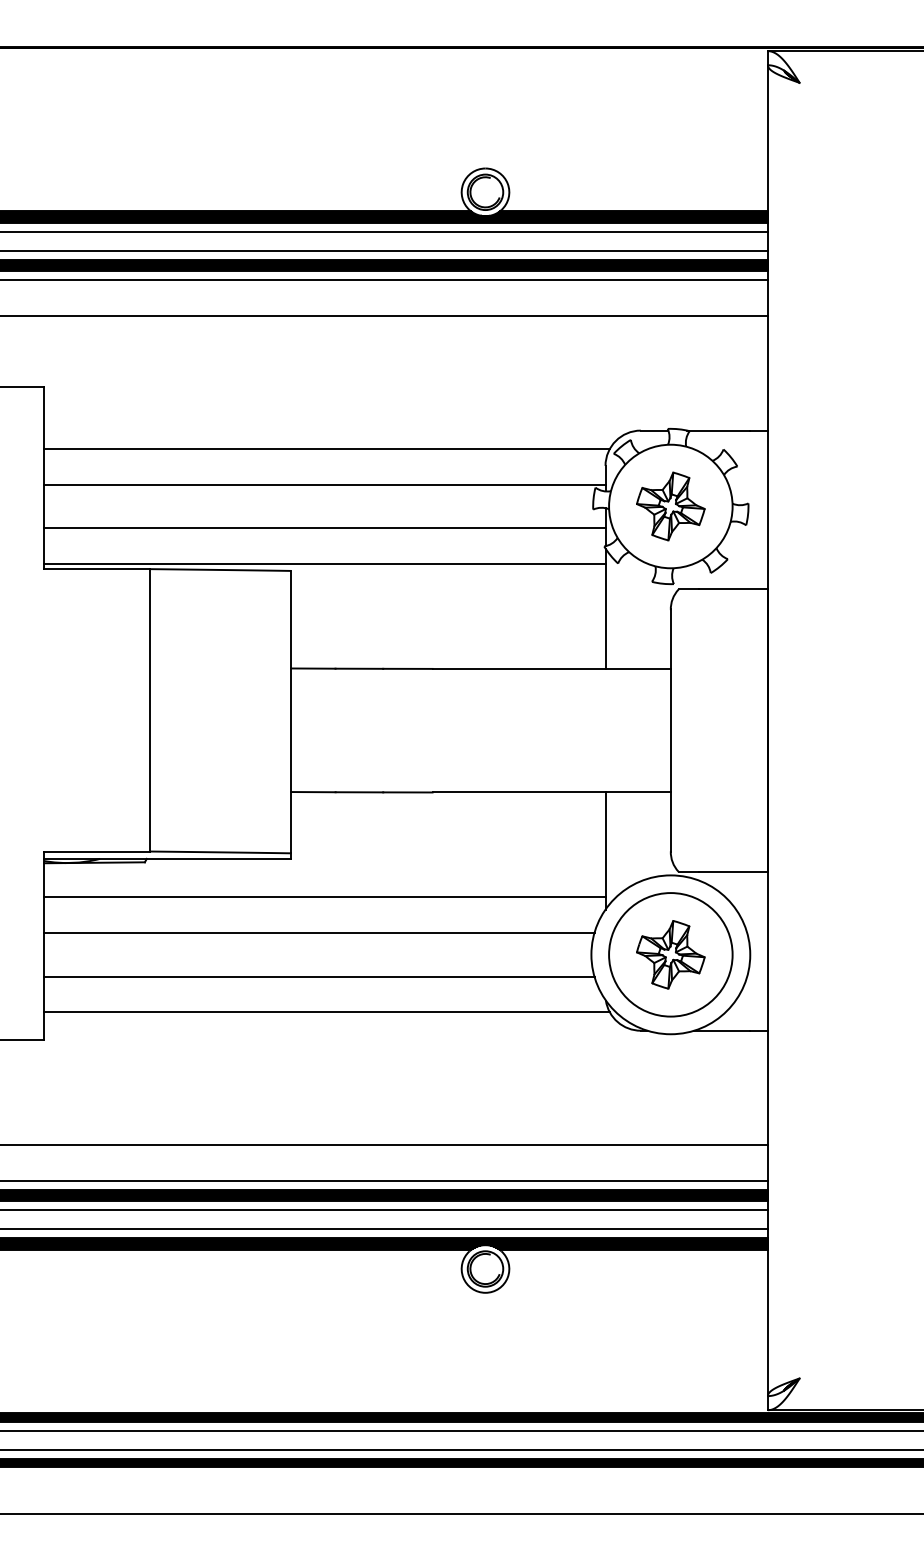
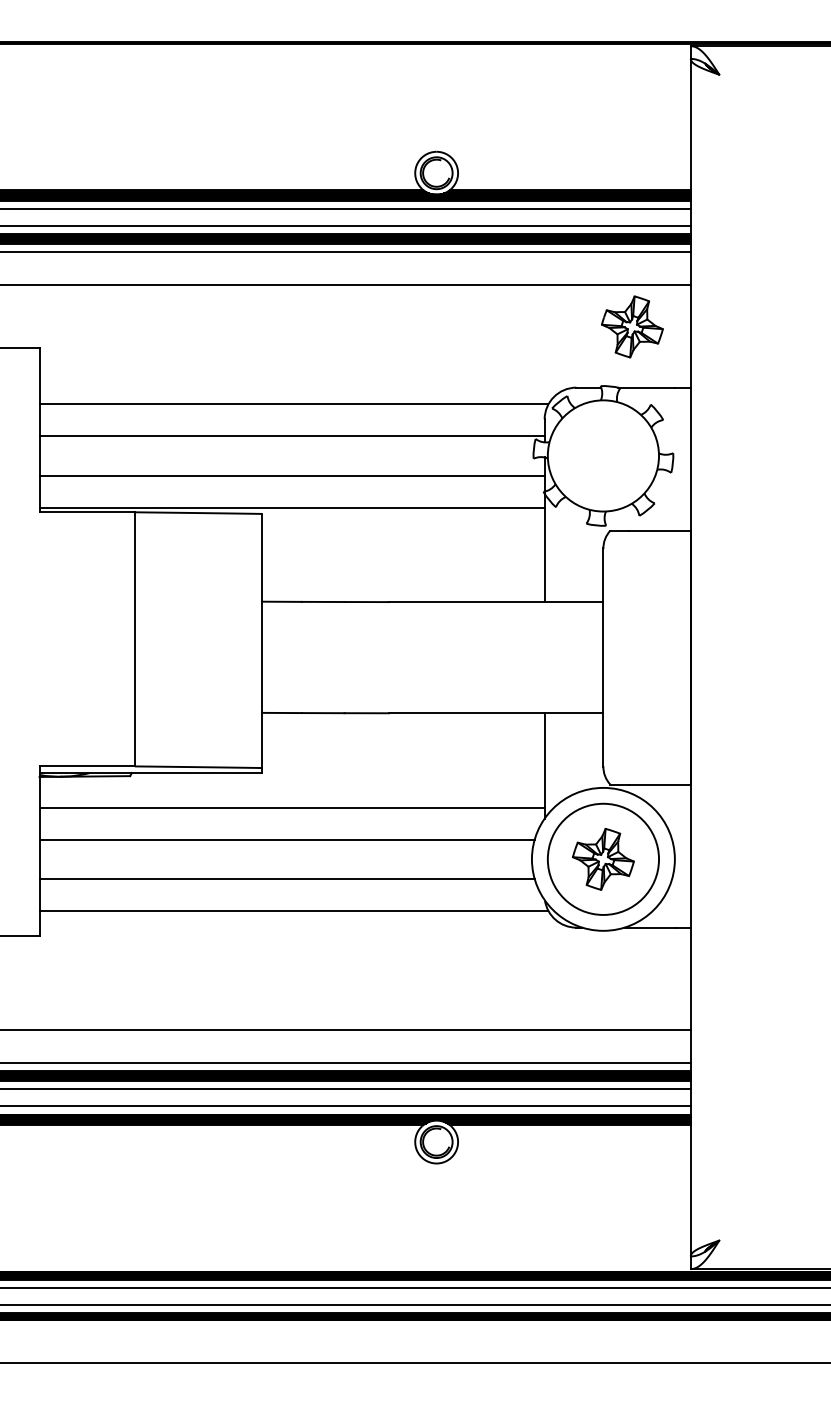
part: (670, 506) -> (632, 326), moved

